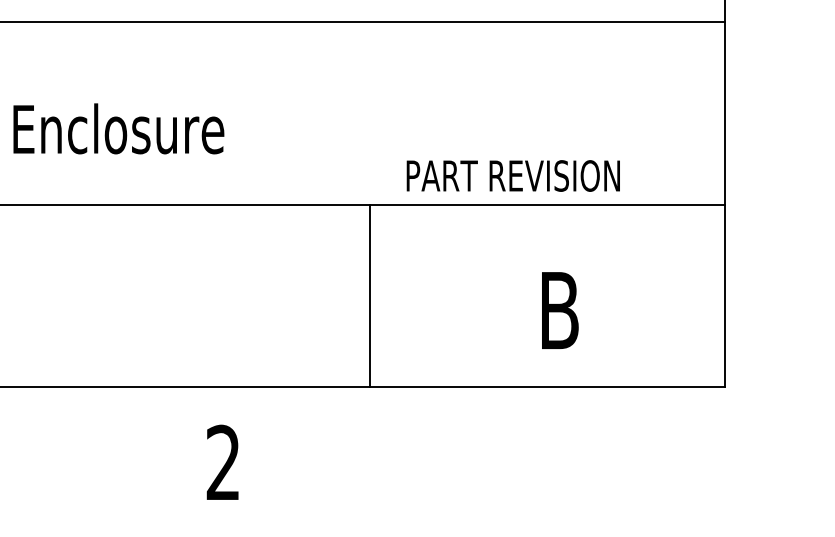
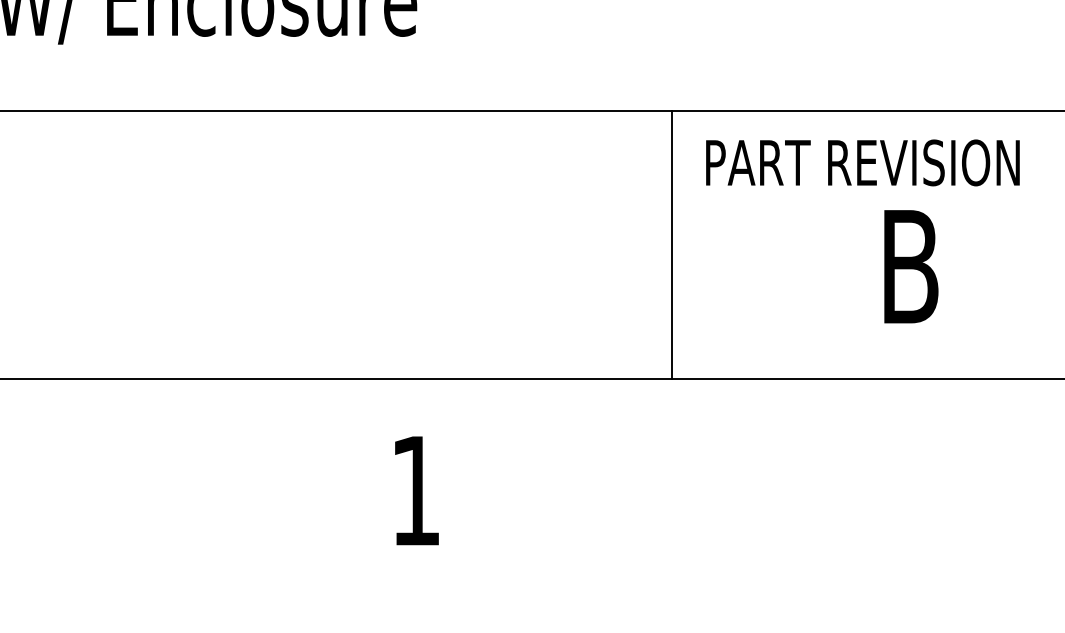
text: (512, 175) -> (861, 162), moved
line: (370, 295) -> (671, 244), moved
text: (222, 461) -> (414, 488), 2 -> 1

